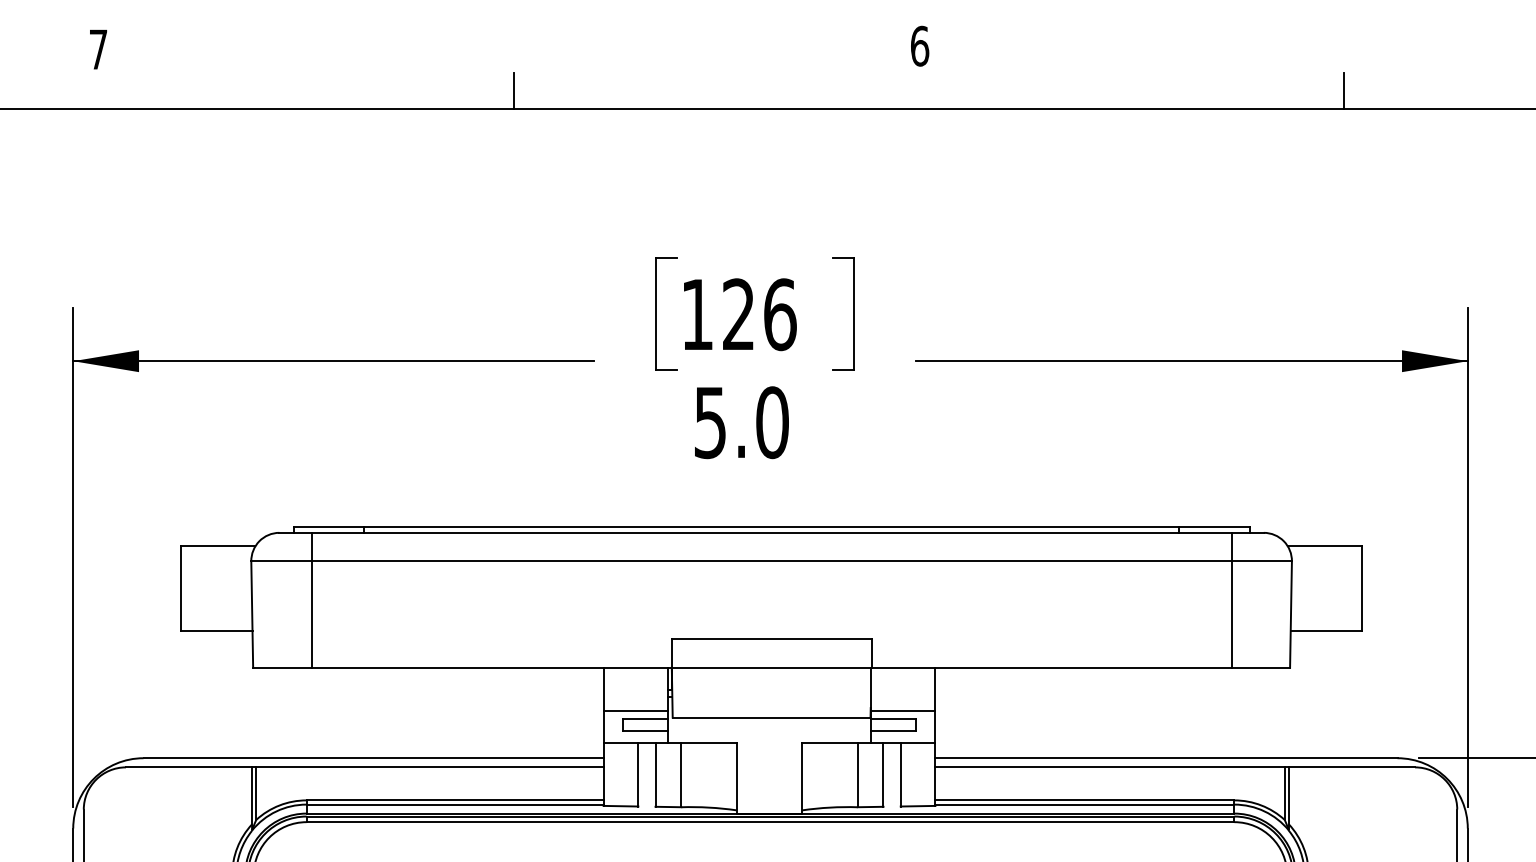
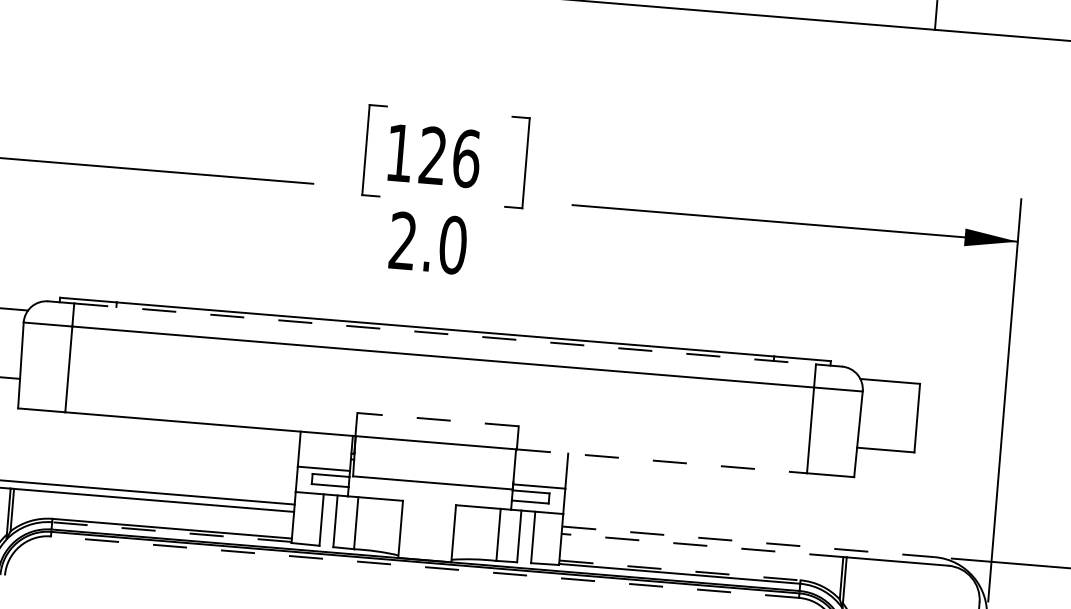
text: (709, 422) -> (402, 240), 5.0 -> 2.0
line: (771, 532) -> (445, 333), solid -> dashed
line: (771, 639) -> (437, 419), solid -> dashed
line: (1051, 667) -> (661, 461), solid -> dashed
line: (1166, 758) -> (748, 542), solid -> dashed
line: (1110, 767) -> (702, 545), solid -> dashed
line: (1084, 800) -> (679, 570), solid -> dashed
line: (455, 804) -> (172, 532), solid -> dashed
line: (770, 822) -> (425, 567), solid -> dashed

